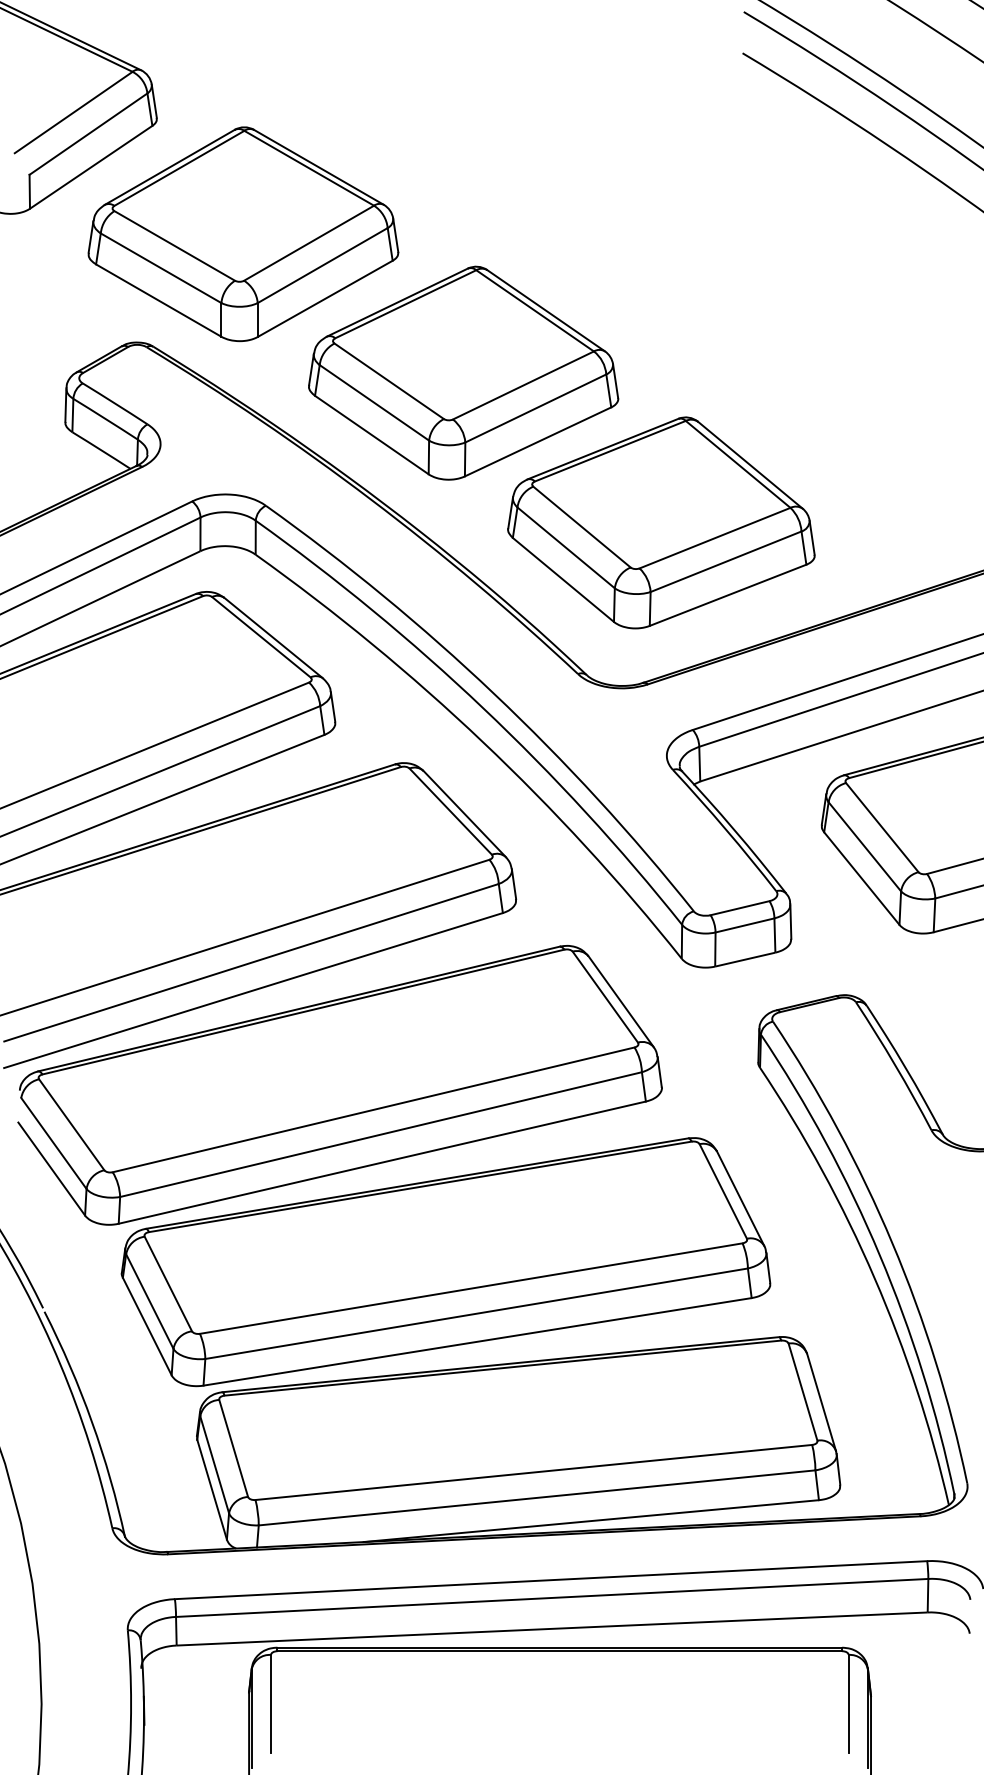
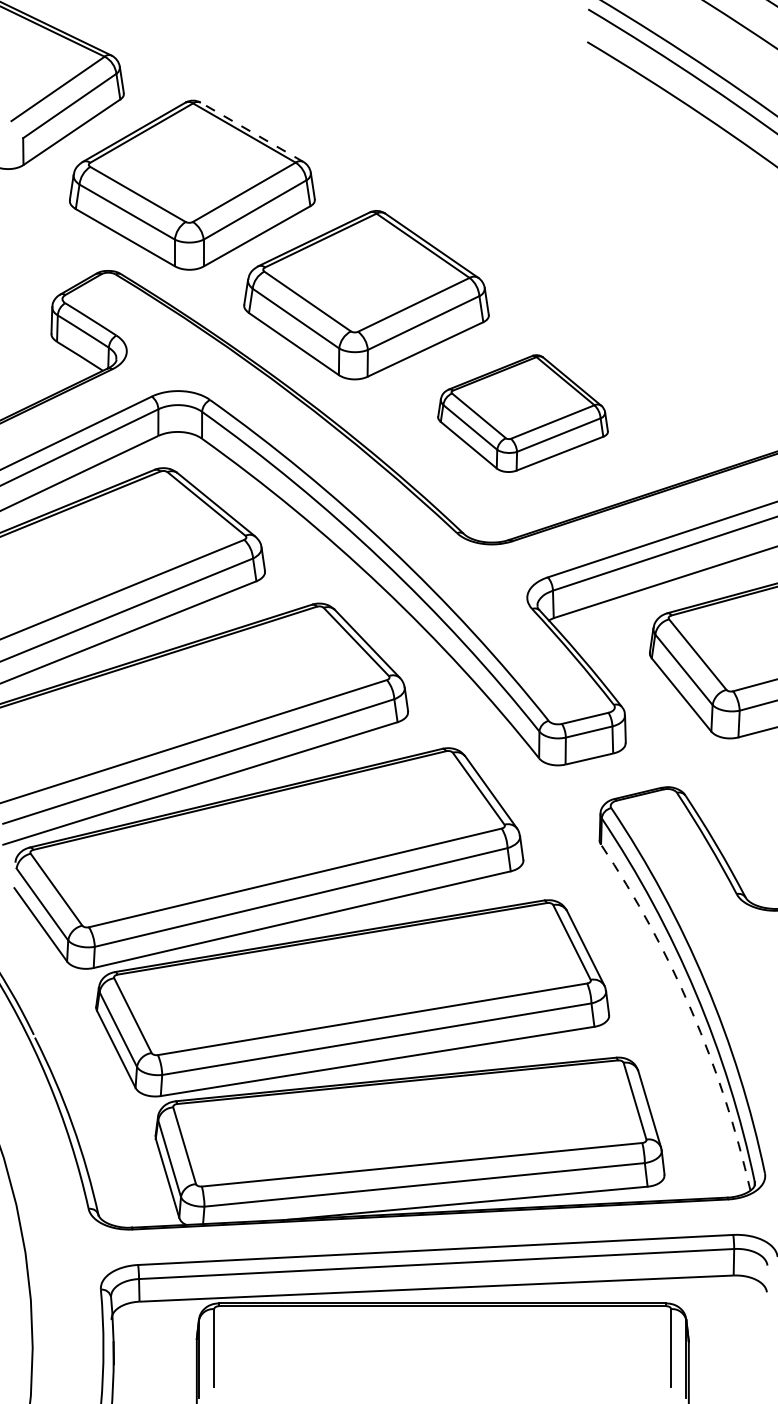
line: (318, 167) -> (251, 132), solid -> dashed
part: (661, 522) -> (523, 413), size x0.7
arc: (874, 1278) -> (691, 1011), solid -> dashed

